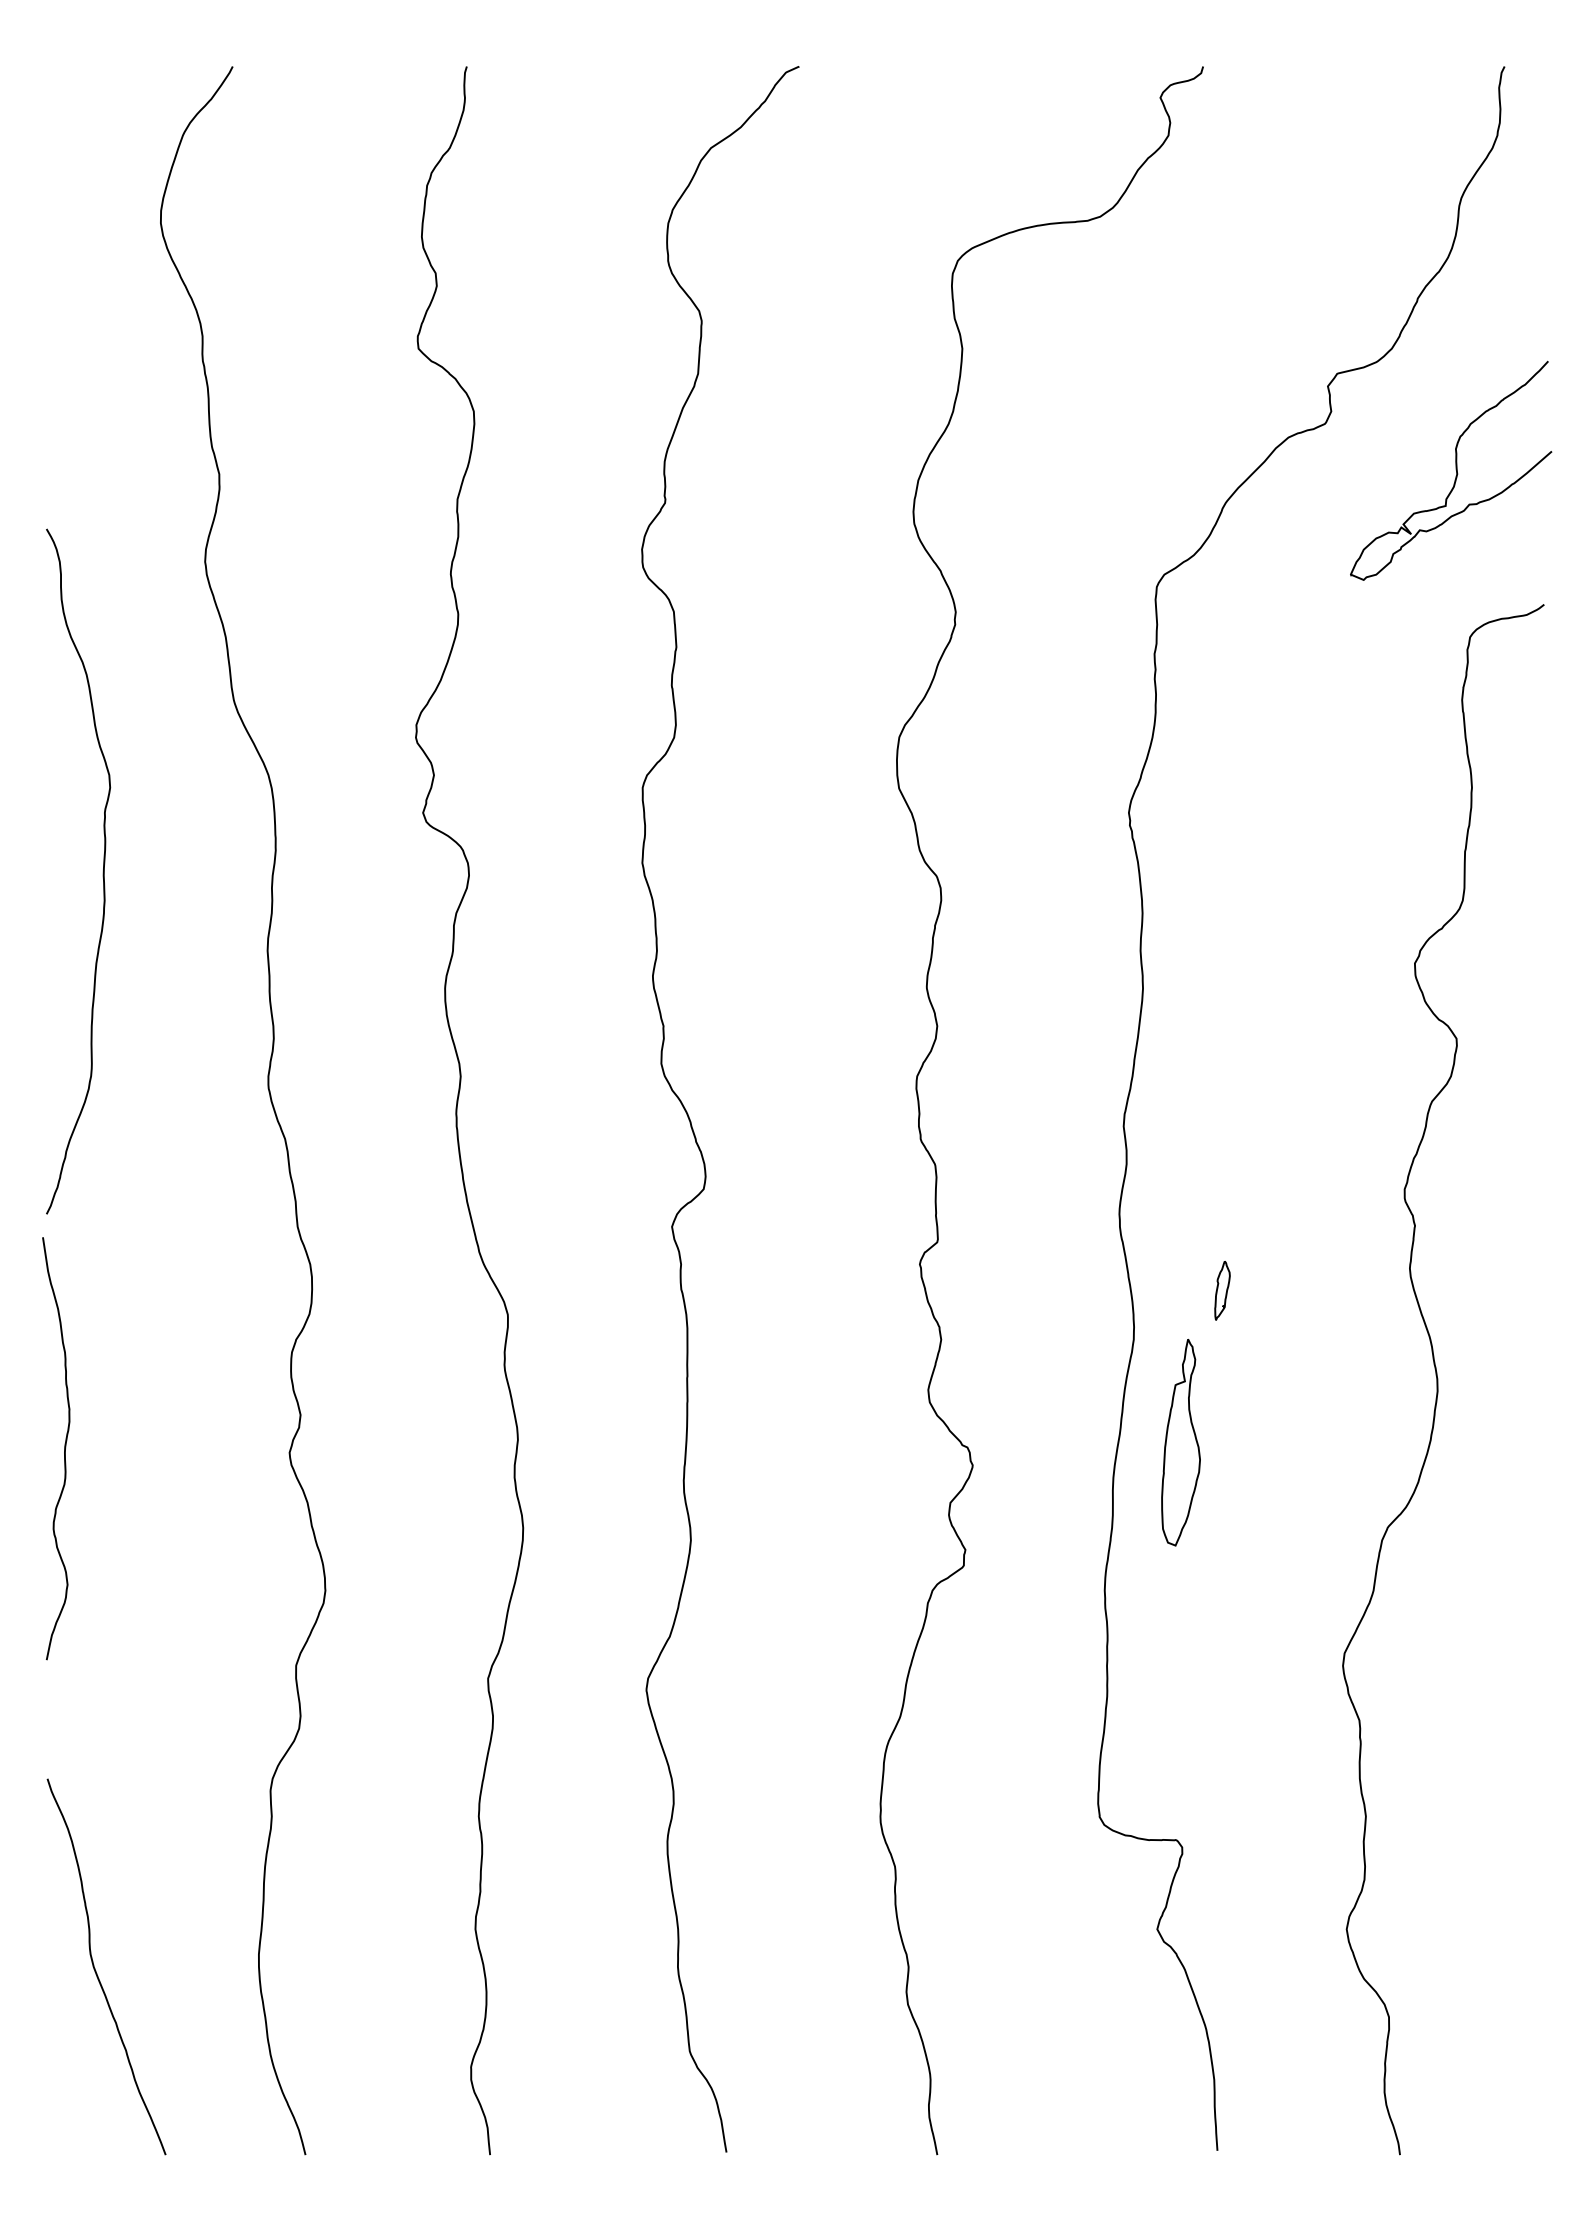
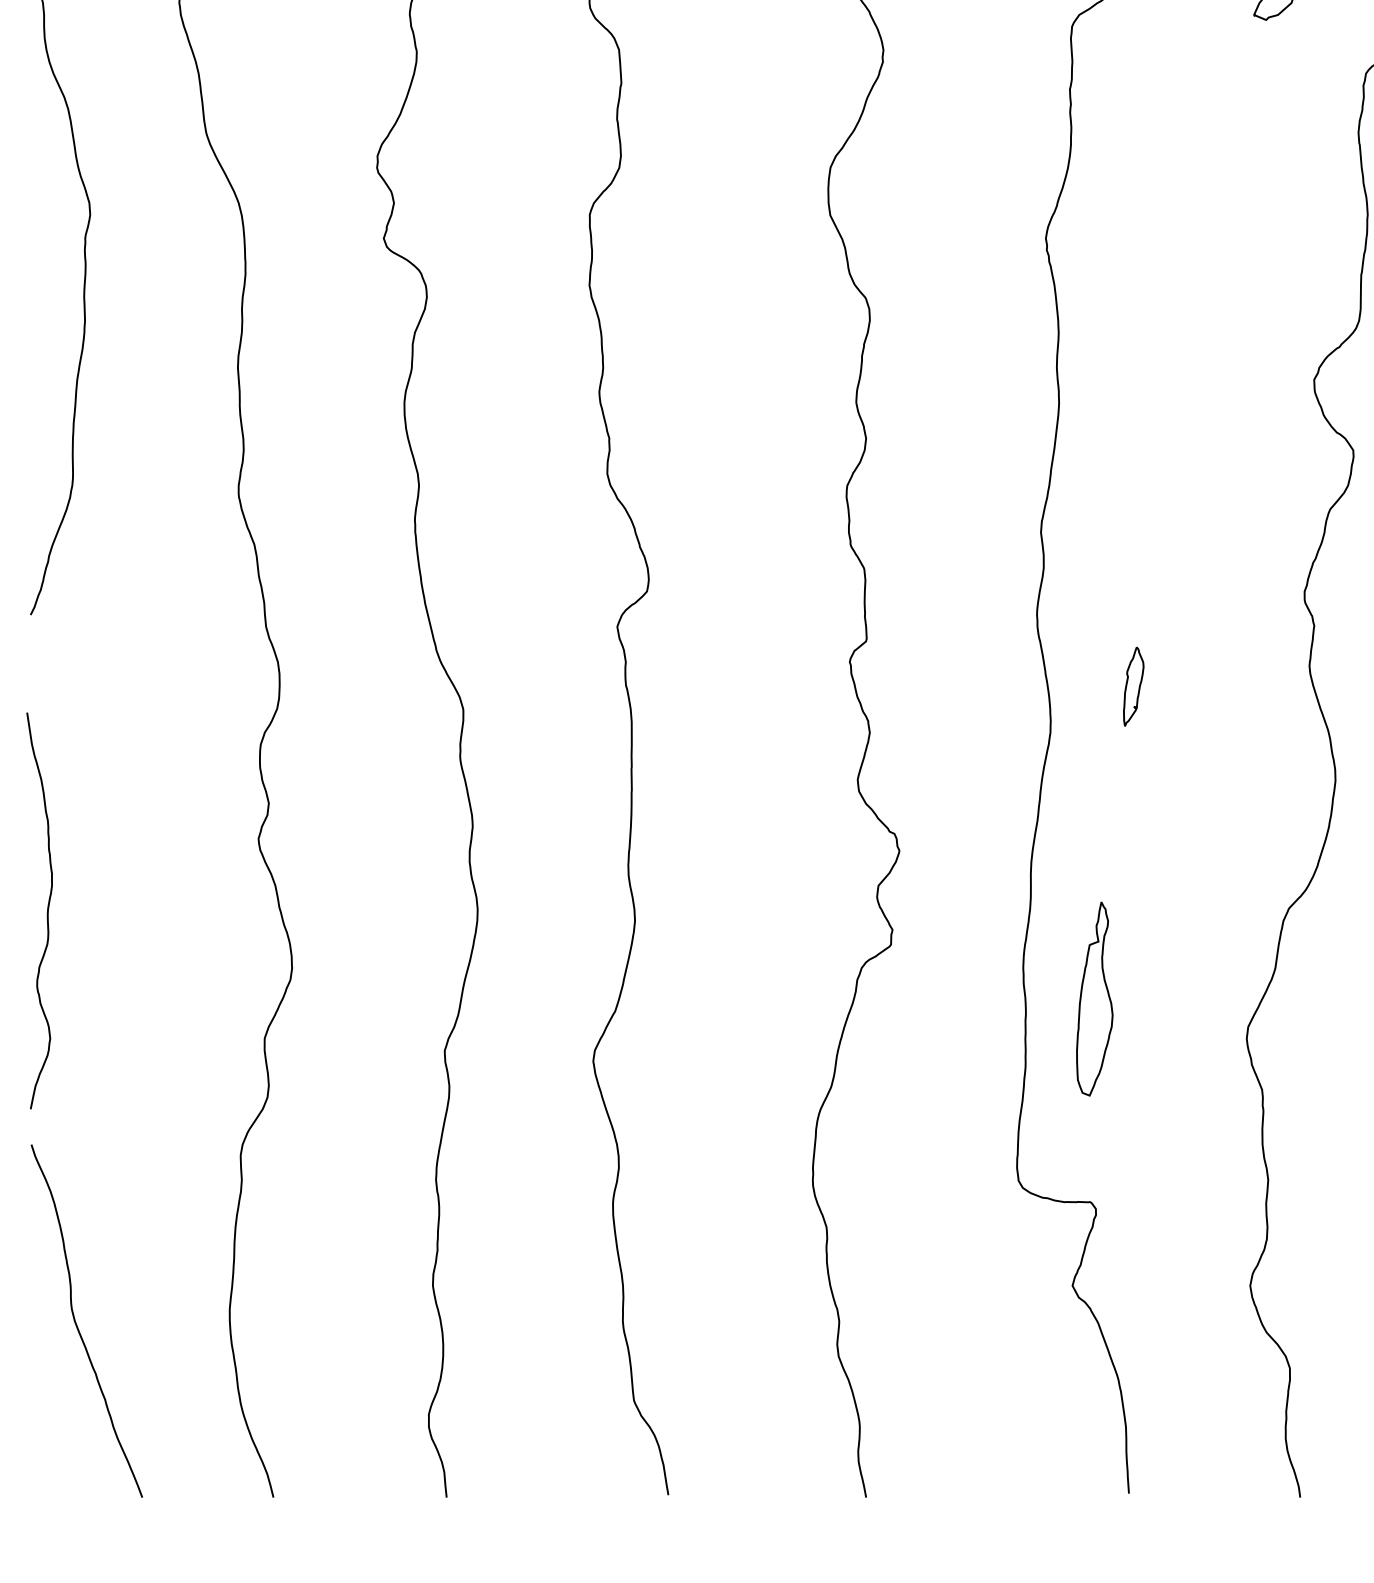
part: (1222, 1290) -> (1133, 686), size x1.43
part: (1180, 1442) -> (1094, 998), moved
curve: (64, 1448) -> (47, 910), moved

